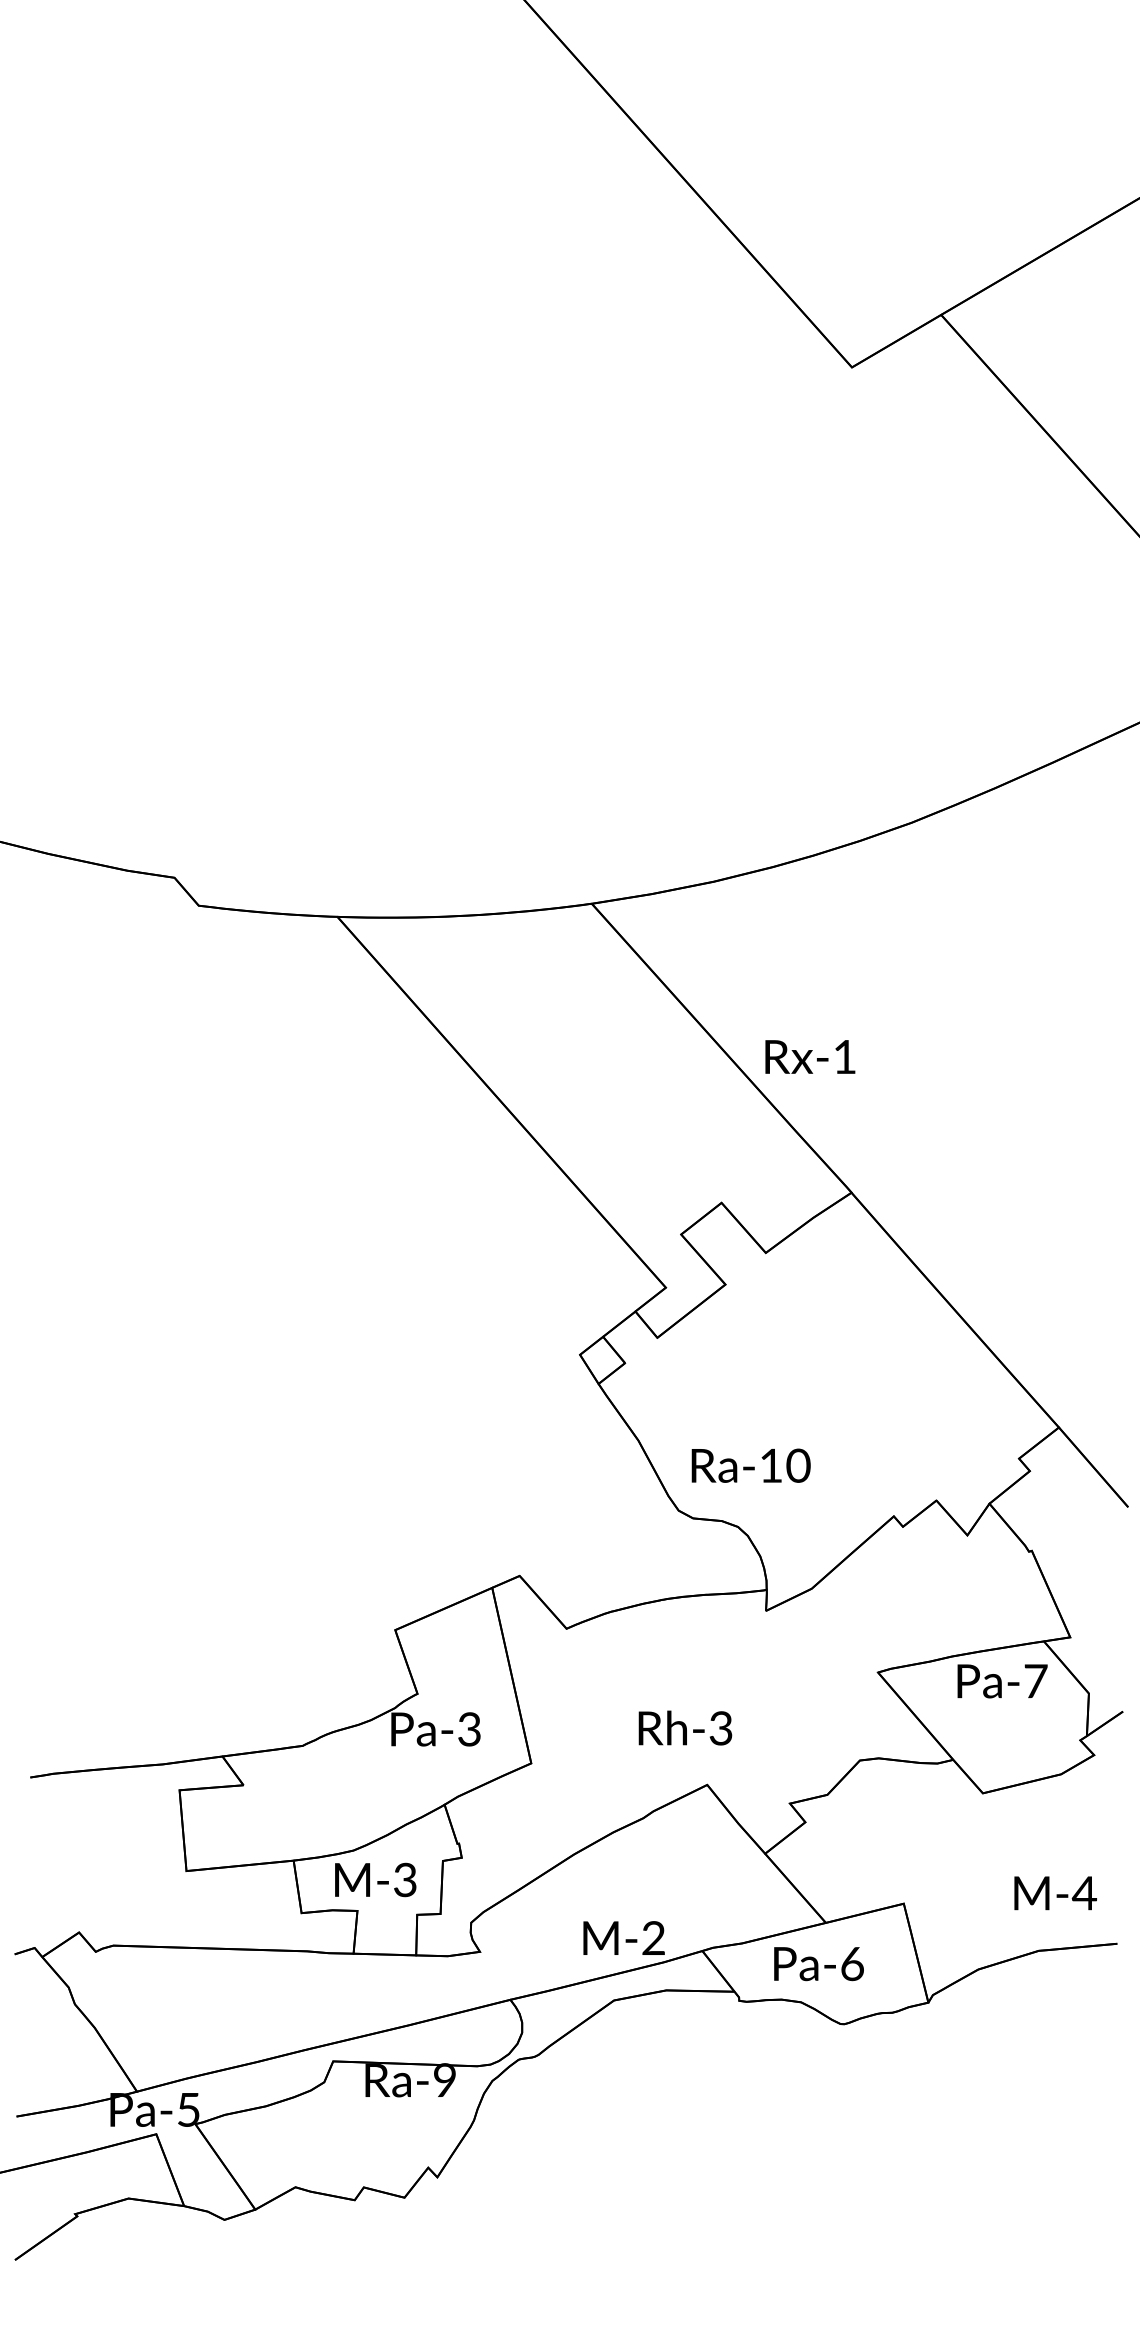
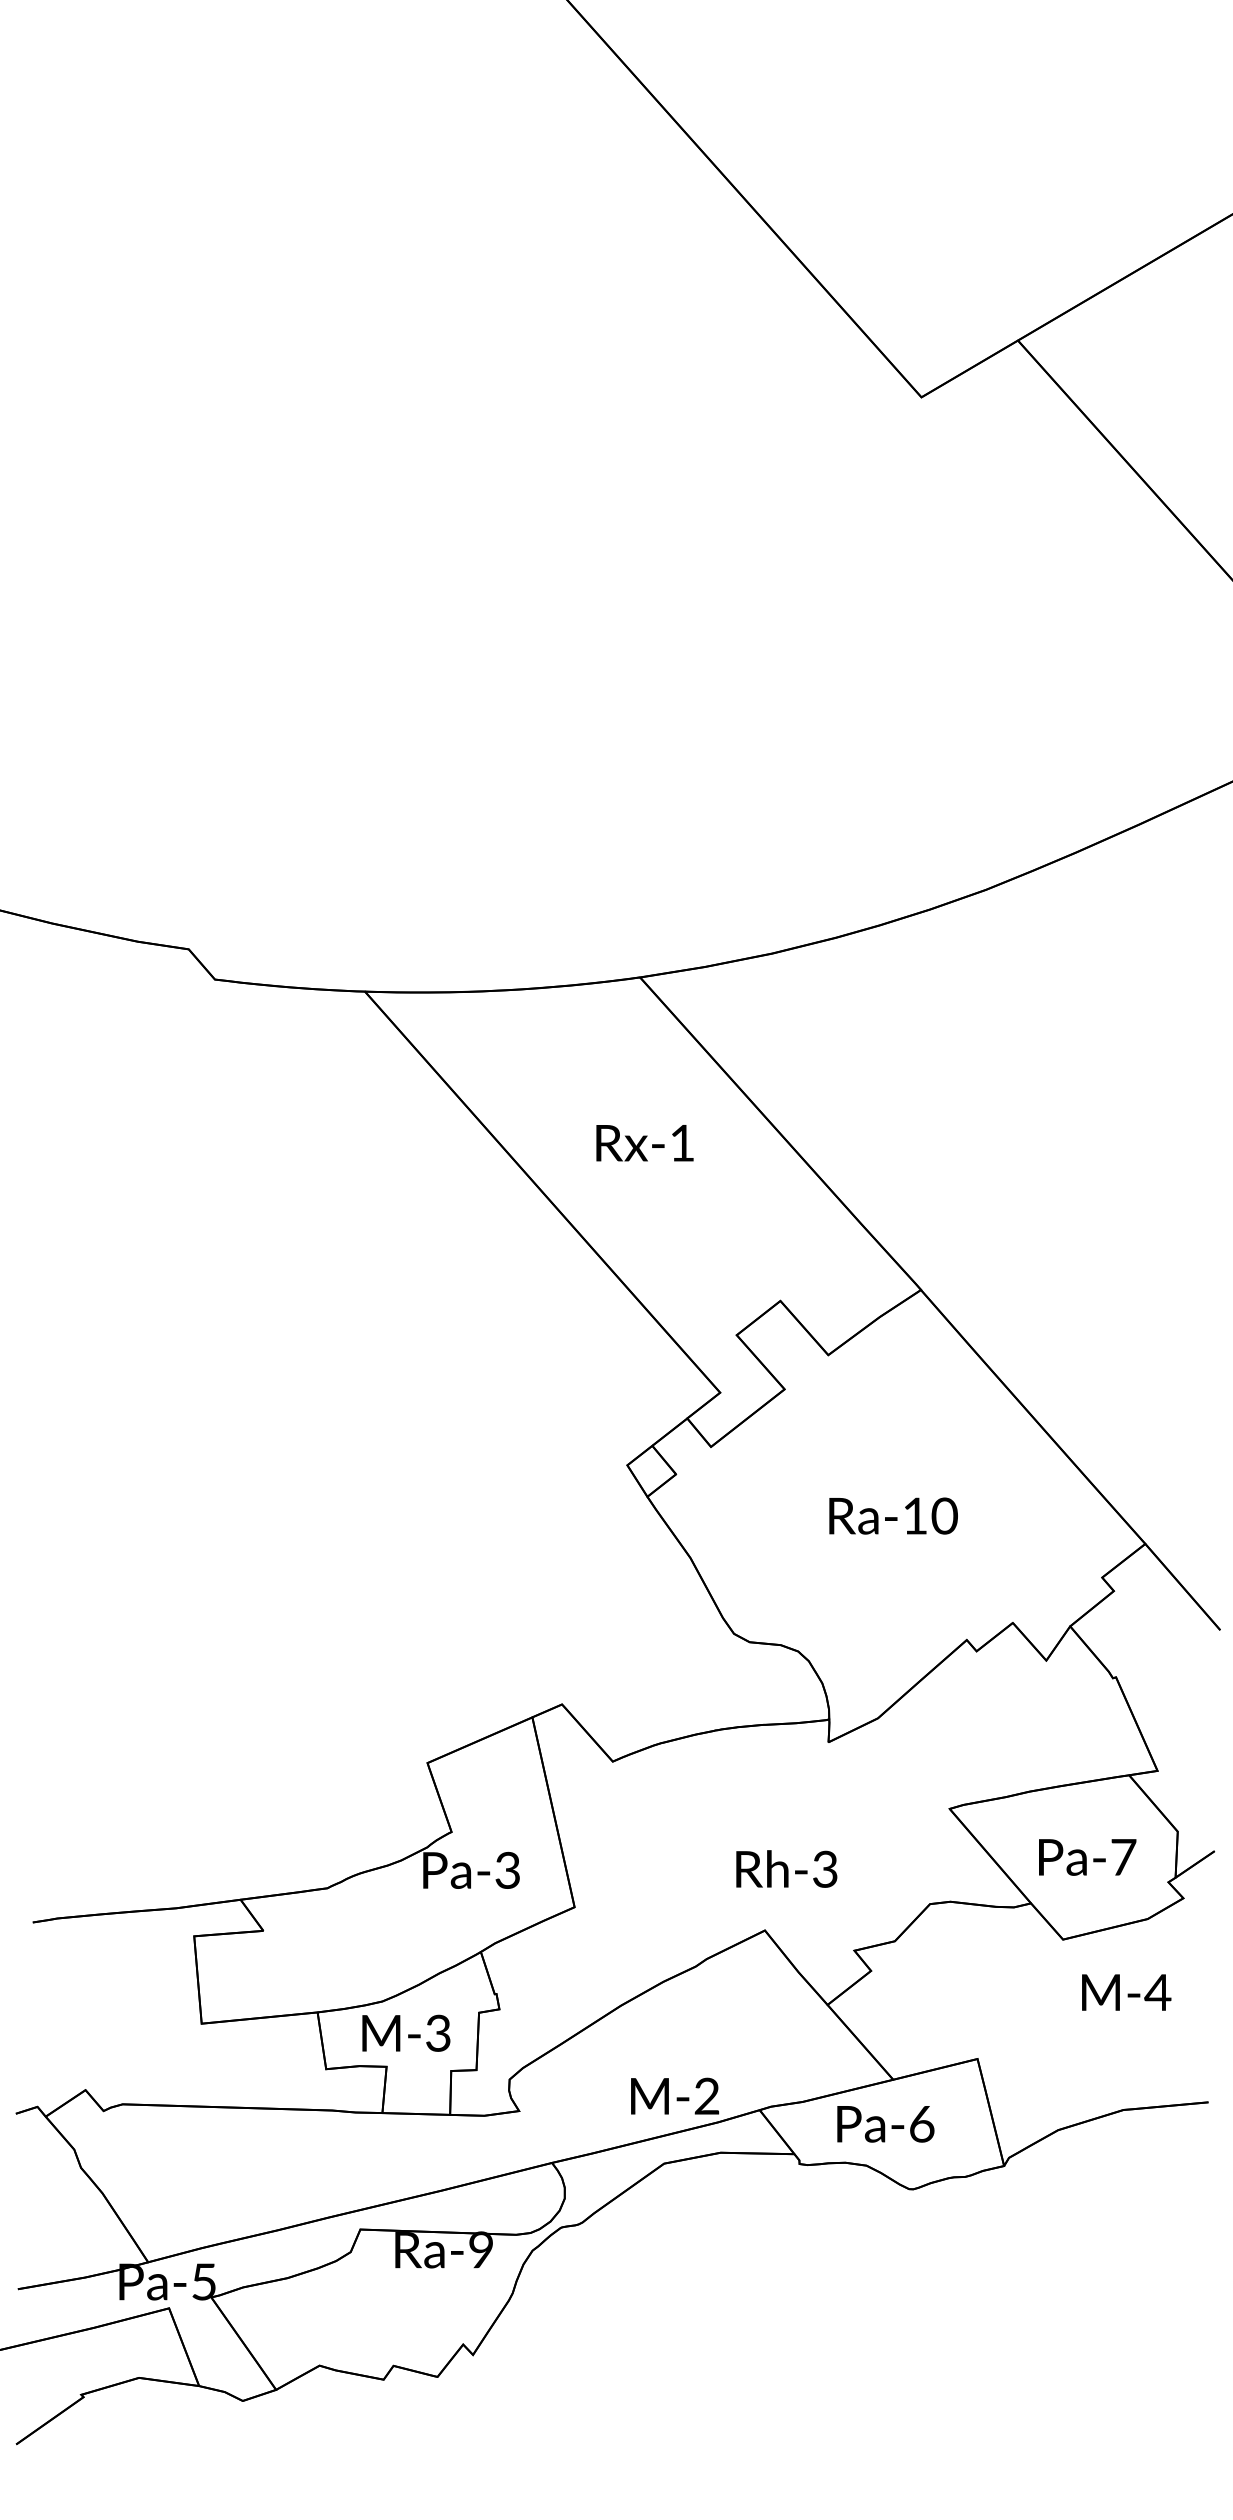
text: (810, 1056) -> (645, 1142), moved
text: (750, 1465) -> (892, 1515), moved
text: (1002, 1681) -> (1087, 1857), moved
text: (685, 1727) -> (786, 1868), moved
text: (1055, 1893) -> (1126, 1992), moved

